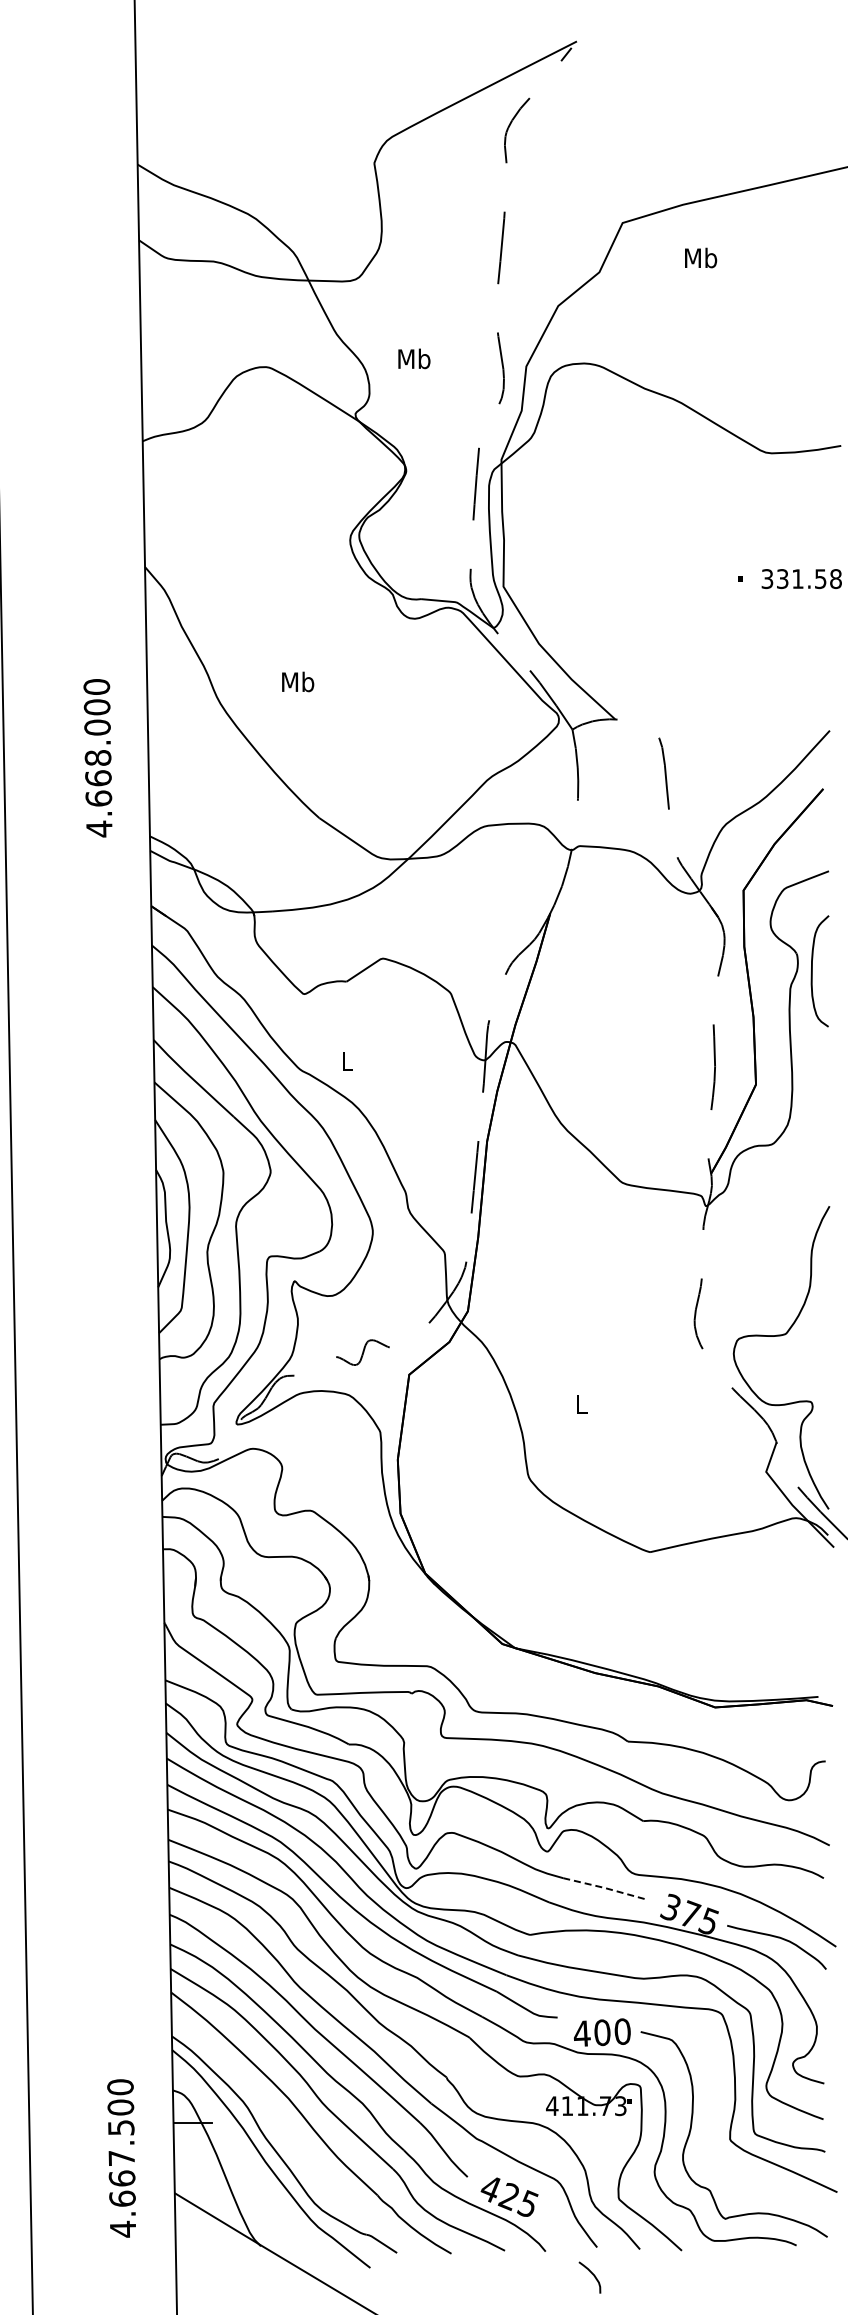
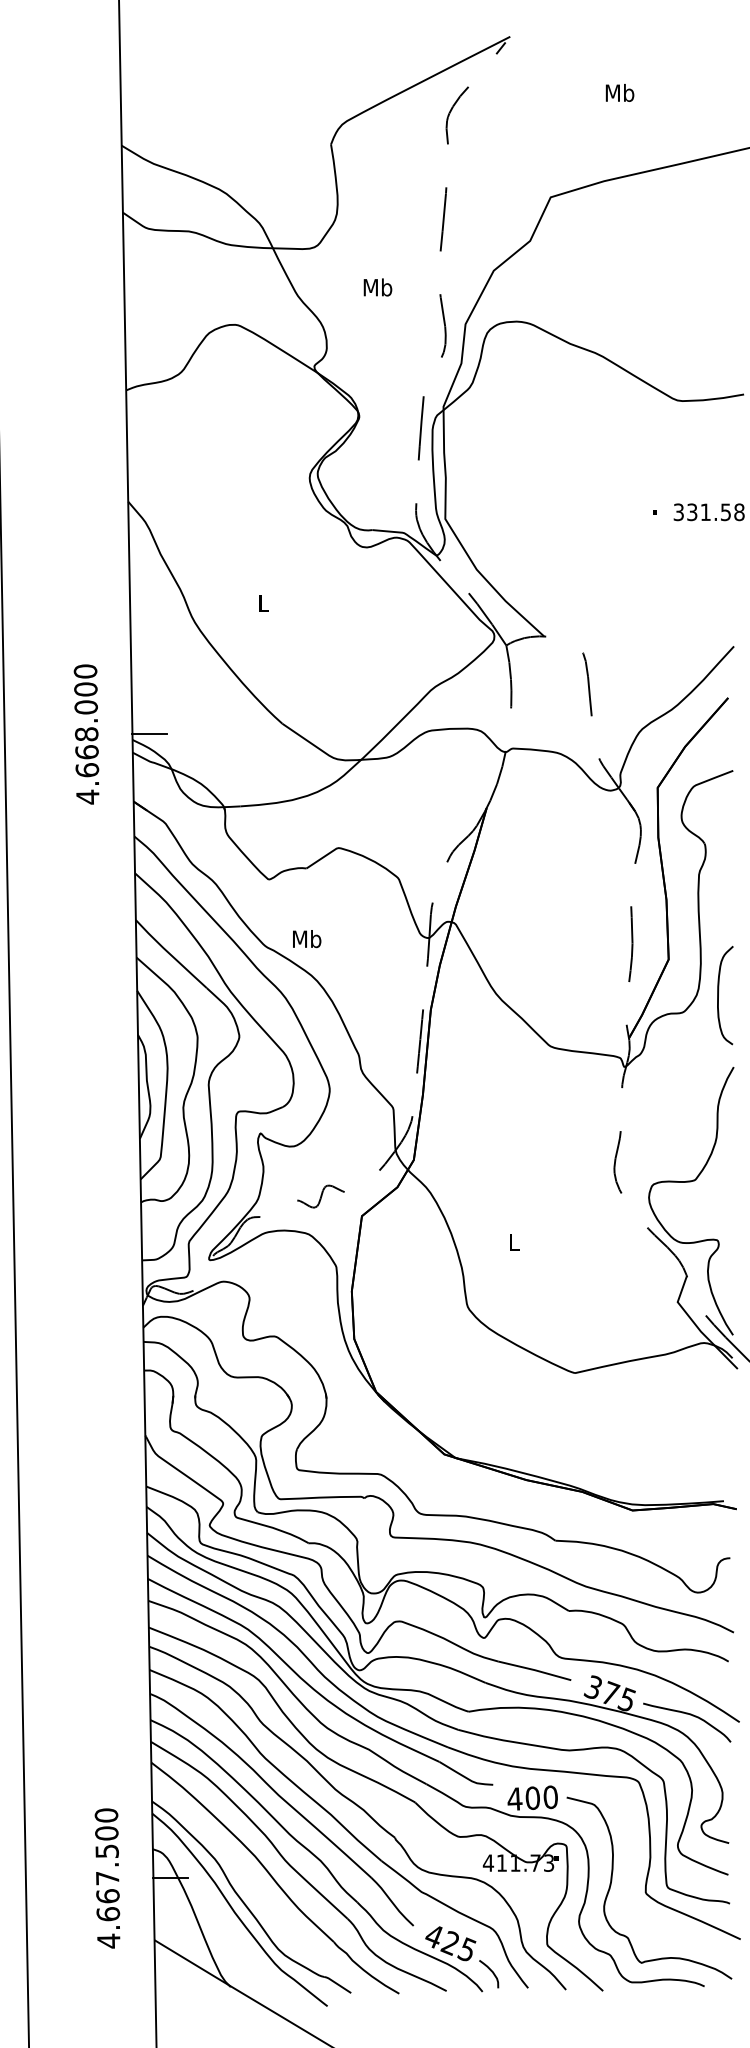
text: (701, 257) -> (620, 92), moved
text: (414, 358) -> (378, 287), moved
text: (298, 681) -> (263, 602), Mb -> L
text: (97, 758) -> (86, 734), moved
line: (168, 829) -> (148, 733), added
curve: (812, 971) -> (718, 995), moved
text: (347, 1061) -> (307, 939), L -> Mb
line: (604, 1887) -> (534, 1669), dashed -> solid
text: (121, 2158) -> (107, 1878), moved
curve: (593, 2276) -> (492, 1973), moved

